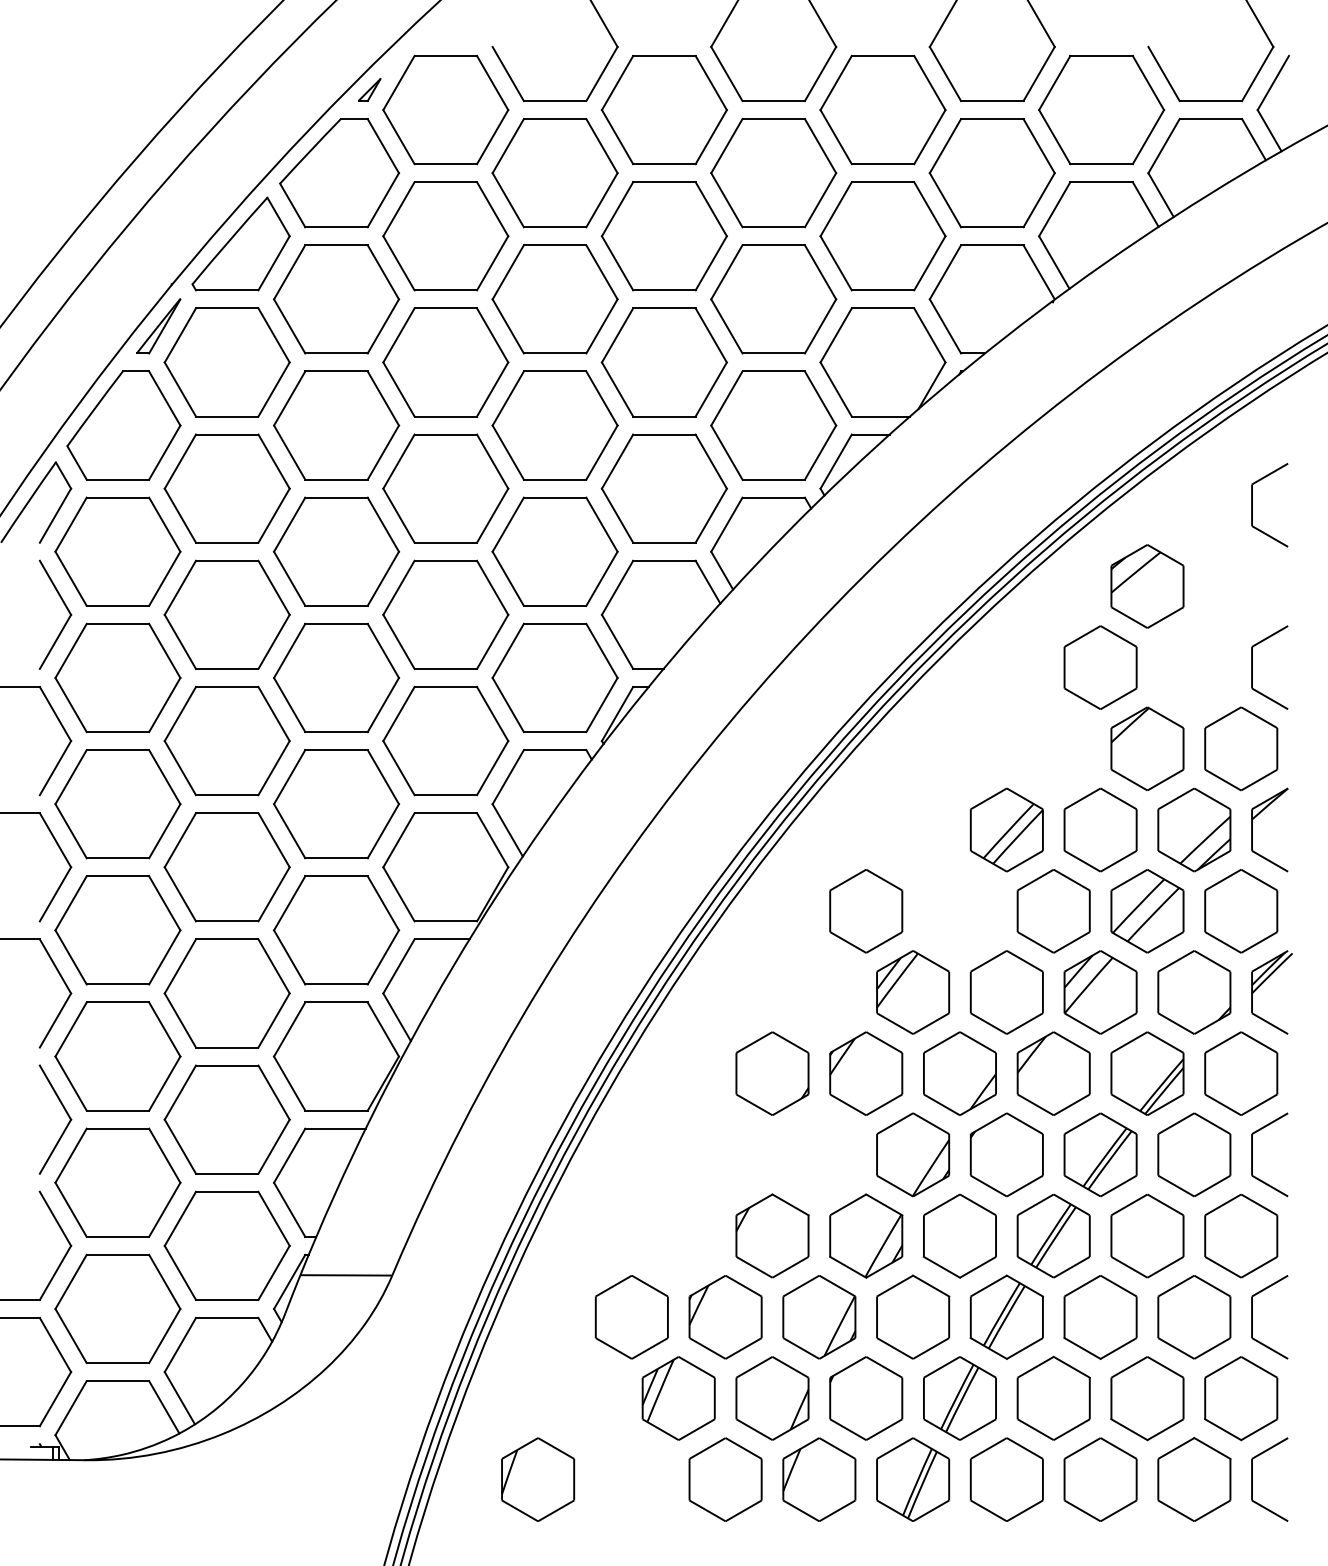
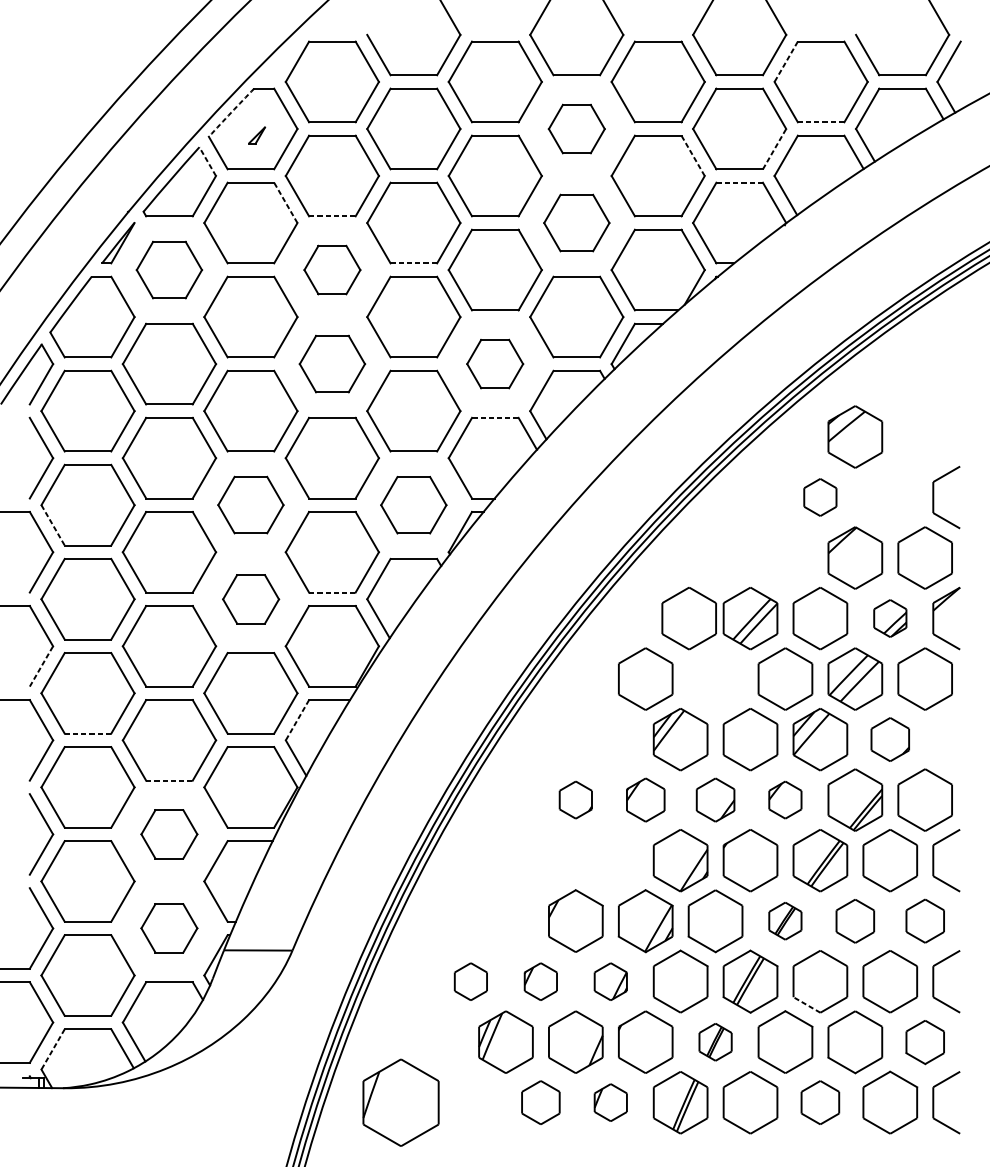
line: (1054, 83) -> (786, 62), solid -> dashed
part: (369, 89) -> (256, 135), moved
arc: (310, 151) -> (231, 112), solid -> dashed
line: (1102, 164) -> (821, 122), solid -> dashed
part: (773, 173) -> (576, 129), size x0.6
line: (1039, 199) -> (774, 148), solid -> dashed
line: (929, 208) -> (692, 155), solid -> dashed
line: (278, 216) -> (207, 161), solid -> dashed
line: (991, 245) -> (739, 182), solid -> dashed
line: (383, 271) -> (285, 202), solid -> dashed
line: (446, 290) -> (332, 216), solid -> dashed
part: (773, 299) -> (576, 223), size x0.7
line: (555, 353) -> (414, 263), solid -> dashed
part: (226, 362) -> (168, 270), size x0.7
part: (445, 362) -> (332, 270), size x0.6
part: (445, 488) -> (332, 364), size x0.7
part: (663, 488) -> (494, 364), size x0.6
part: (1252, 505) -> (933, 376), removed
line: (663, 560) -> (494, 417), solid -> dashed
part: (1100, 667) -> (820, 497), size x0.6
part: (336, 677) -> (250, 504), size x0.7
part: (554, 677) -> (413, 504), size x0.7
line: (71, 705) -> (53, 525), solid -> dashed
line: (446, 795) -> (332, 592), solid -> dashed
part: (336, 804) -> (250, 599), size x0.6
part: (924, 829) -> (689, 618), added
part: (1194, 829) -> (890, 618), size x0.6
line: (55, 893) -> (41, 665), solid -> dashed
line: (398, 966) -> (297, 720), solid -> dashed
part: (1263, 983) -> (941, 732), removed
line: (118, 984) -> (88, 733), solid -> dashed
part: (1194, 992) -> (890, 739), size x0.7
line: (227, 1047) -> (169, 780), solid -> dashed
part: (772, 1073) -> (575, 800), size x0.6
part: (866, 1073) -> (645, 800), size x0.7
part: (959, 1073) -> (715, 800), size x0.7
part: (1053, 1073) -> (785, 800), size x0.6
part: (226, 1119) -> (168, 834), size x0.6
part: (1053, 1235) -> (785, 920), size x0.6
part: (1241, 1235) -> (925, 920), size x0.7
part: (1147, 1236) -> (855, 921), size x0.7
part: (226, 1245) -> (168, 928), size x0.6
part: (631, 1317) -> (470, 981), size x0.6
part: (725, 1317) -> (540, 981), size x0.6
part: (819, 1317) -> (610, 981), size x0.6
line: (1082, 1348) -> (806, 1004), solid -> dashed
part: (959, 1398) -> (715, 1042), size x0.6
part: (1241, 1398) -> (925, 1042), size x0.7
line: (70, 1408) -> (52, 1049), solid -> dashed
part: (538, 1479) -> (401, 1102), size x1.4
part: (725, 1479) -> (540, 1102), size x0.7
part: (819, 1479) -> (610, 1102), size x0.6
part: (1100, 1479) -> (820, 1102), size x0.7

